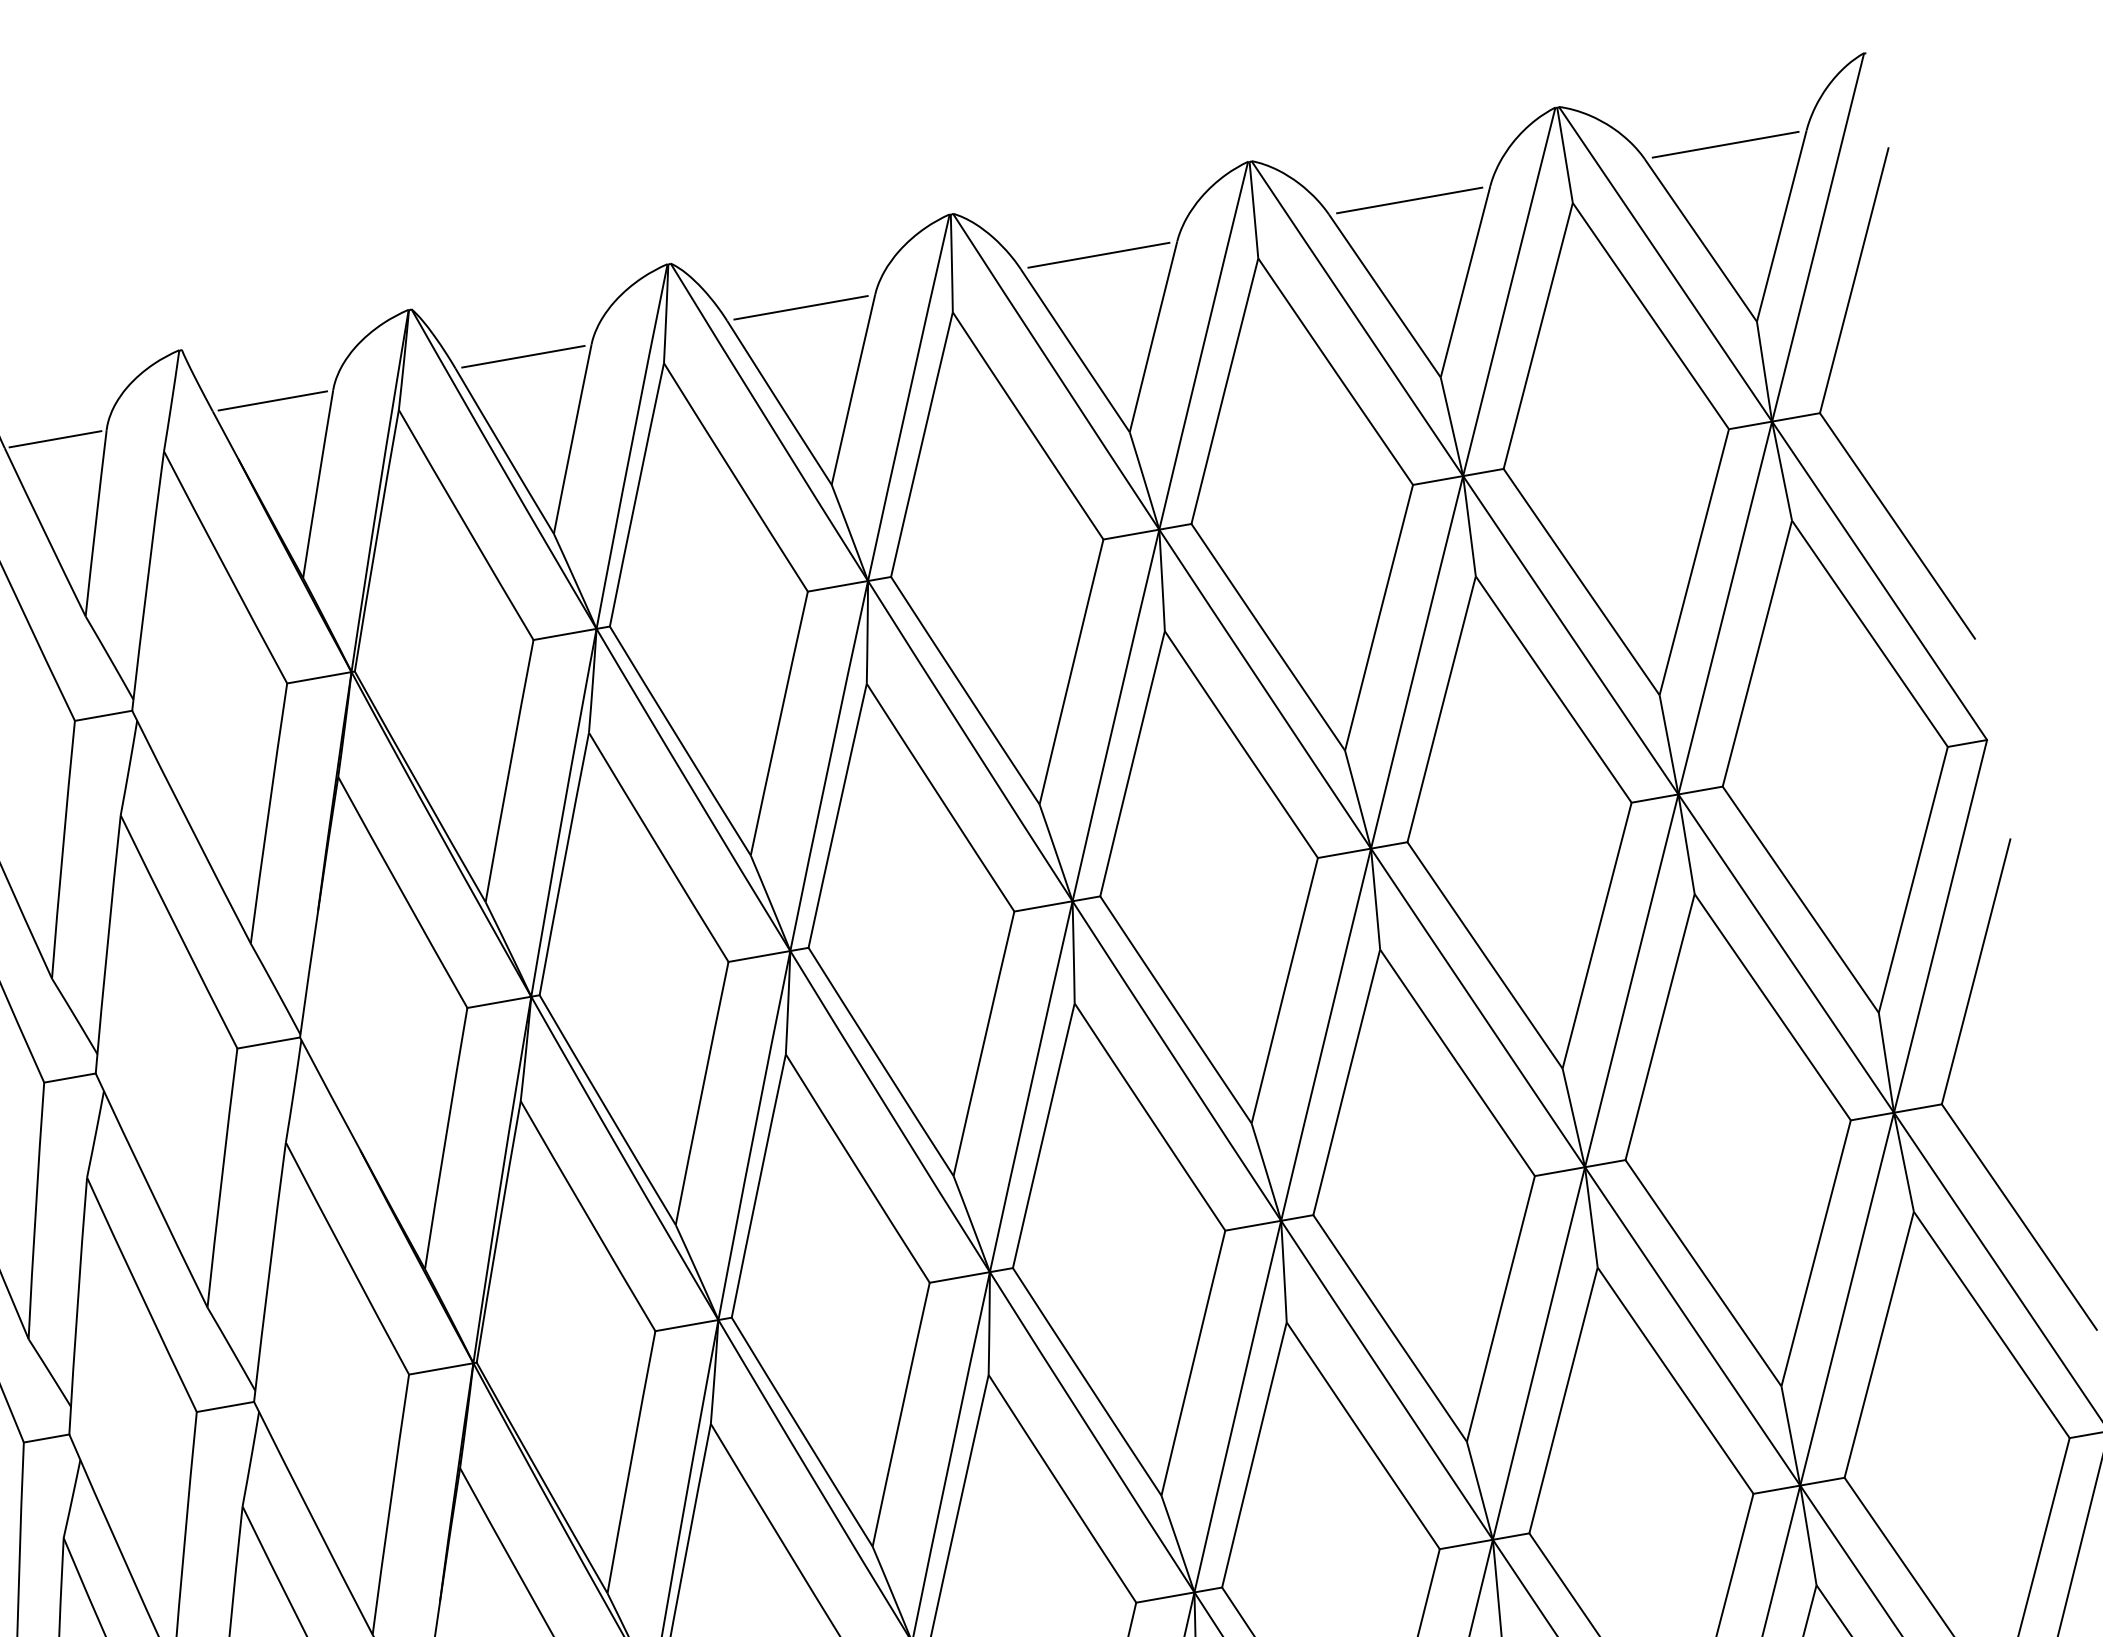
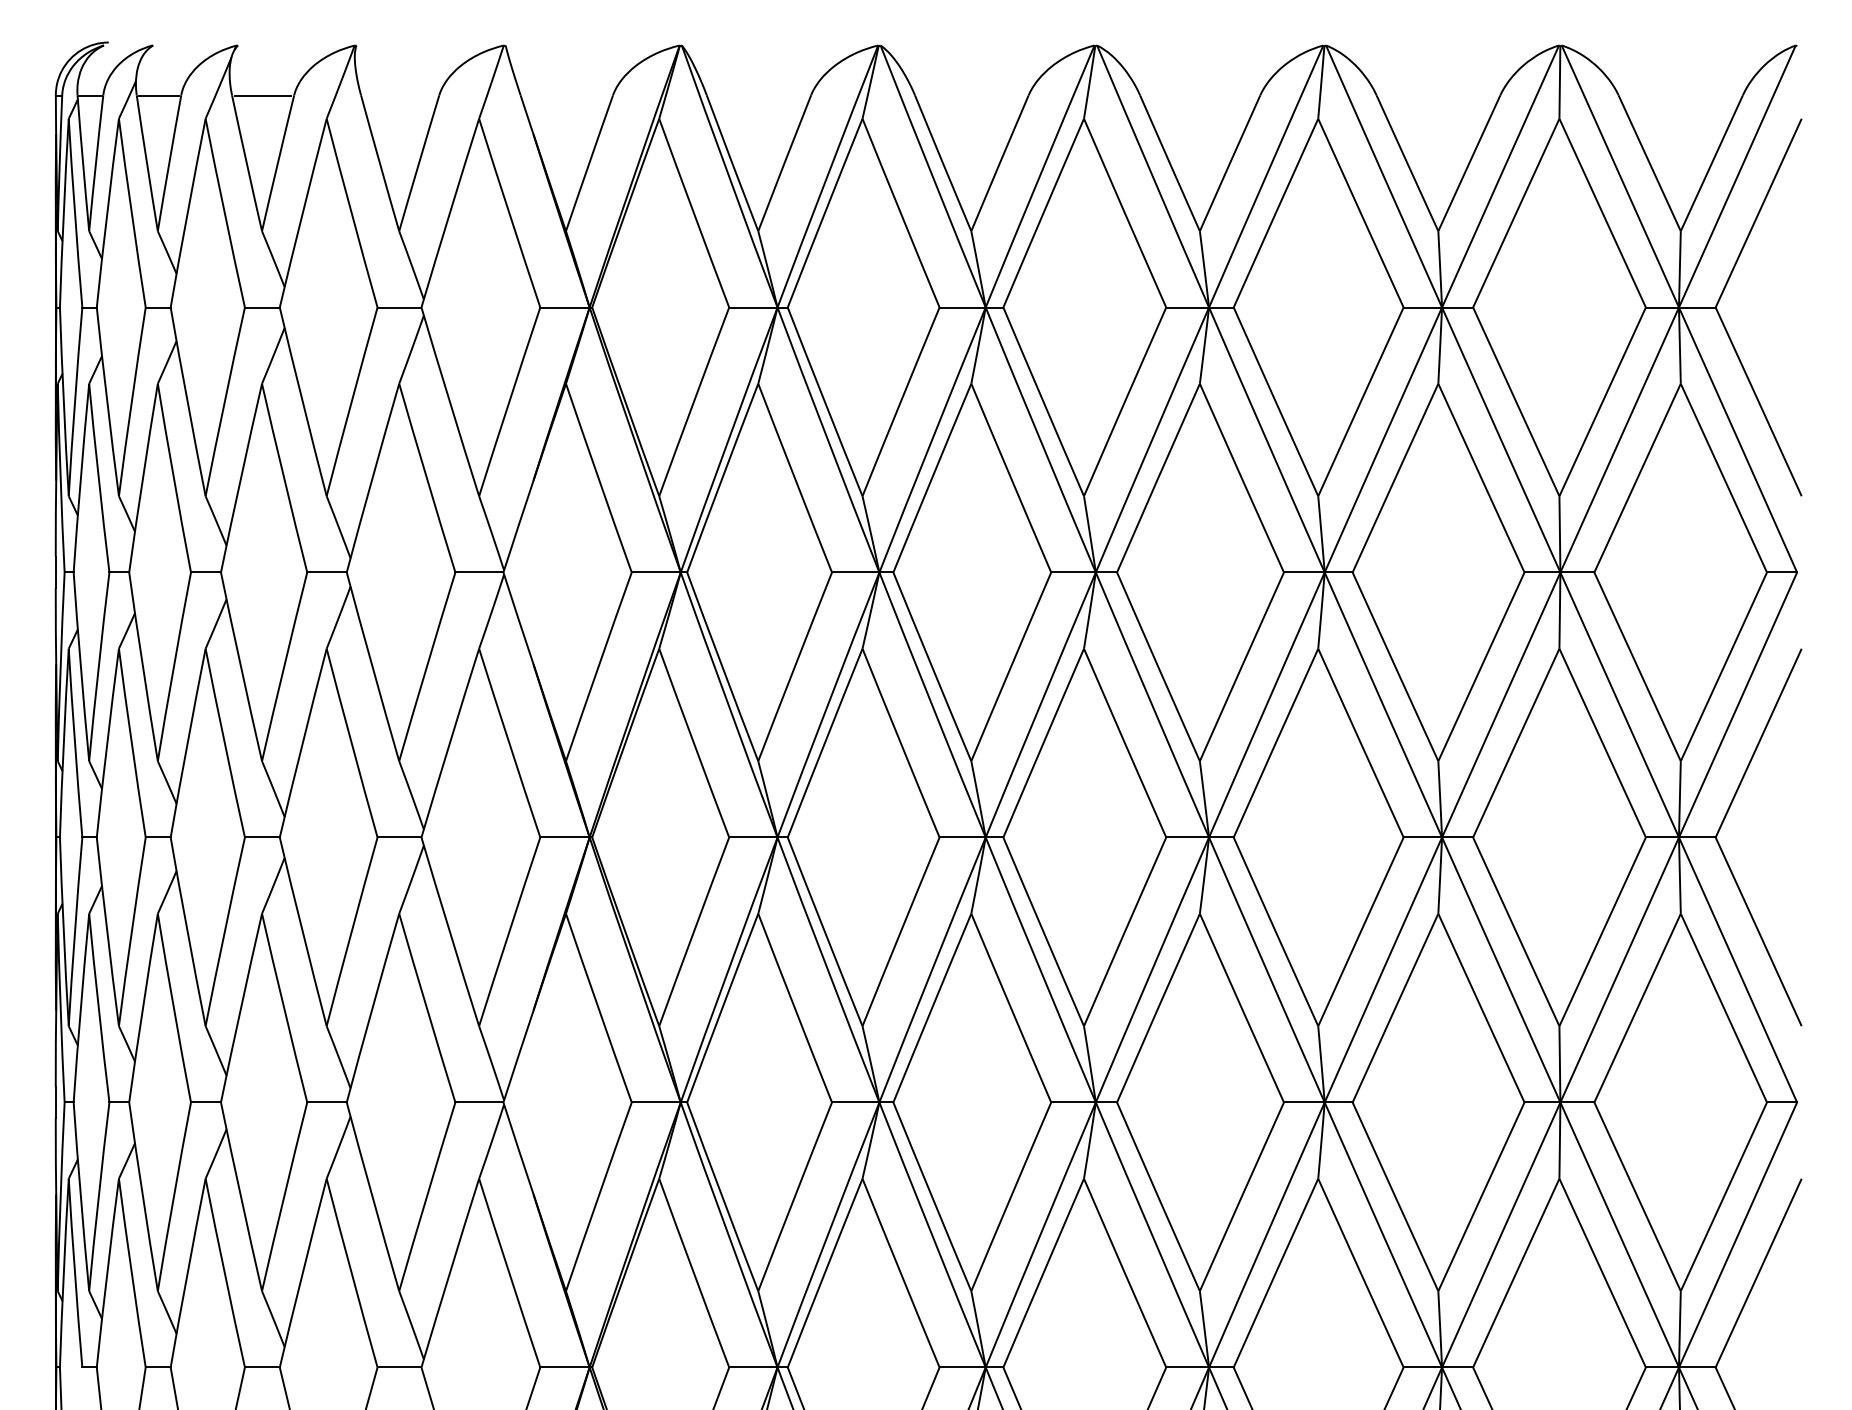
line: (1725, 144) -> (1680, 95), removed
line: (1409, 200) -> (1438, 95), removed
line: (1099, 255) -> (1200, 95), removed
line: (800, 307) -> (971, 95), removed
line: (522, 356) -> (758, 95), removed
line: (272, 400) -> (566, 95), removed
line: (54, 439) -> (399, 95), removed

